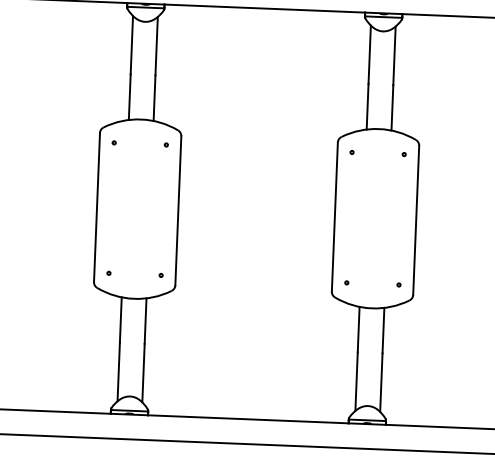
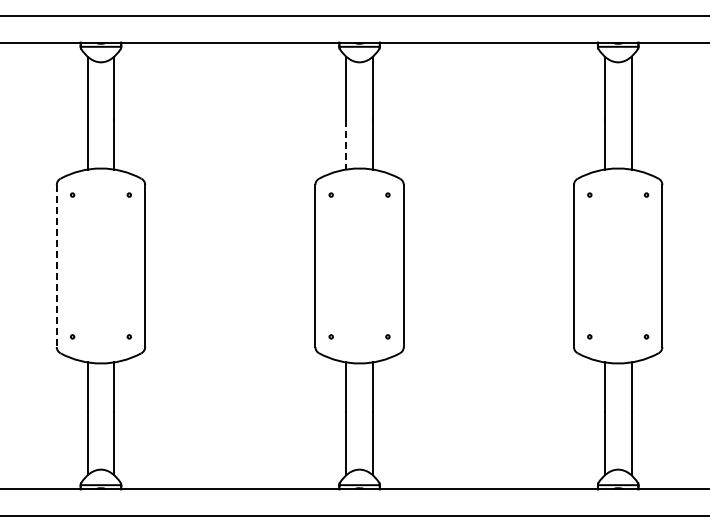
line: (367, 106) -> (346, 144), solid -> dashed
line: (96, 207) -> (56, 266), solid -> dashed

